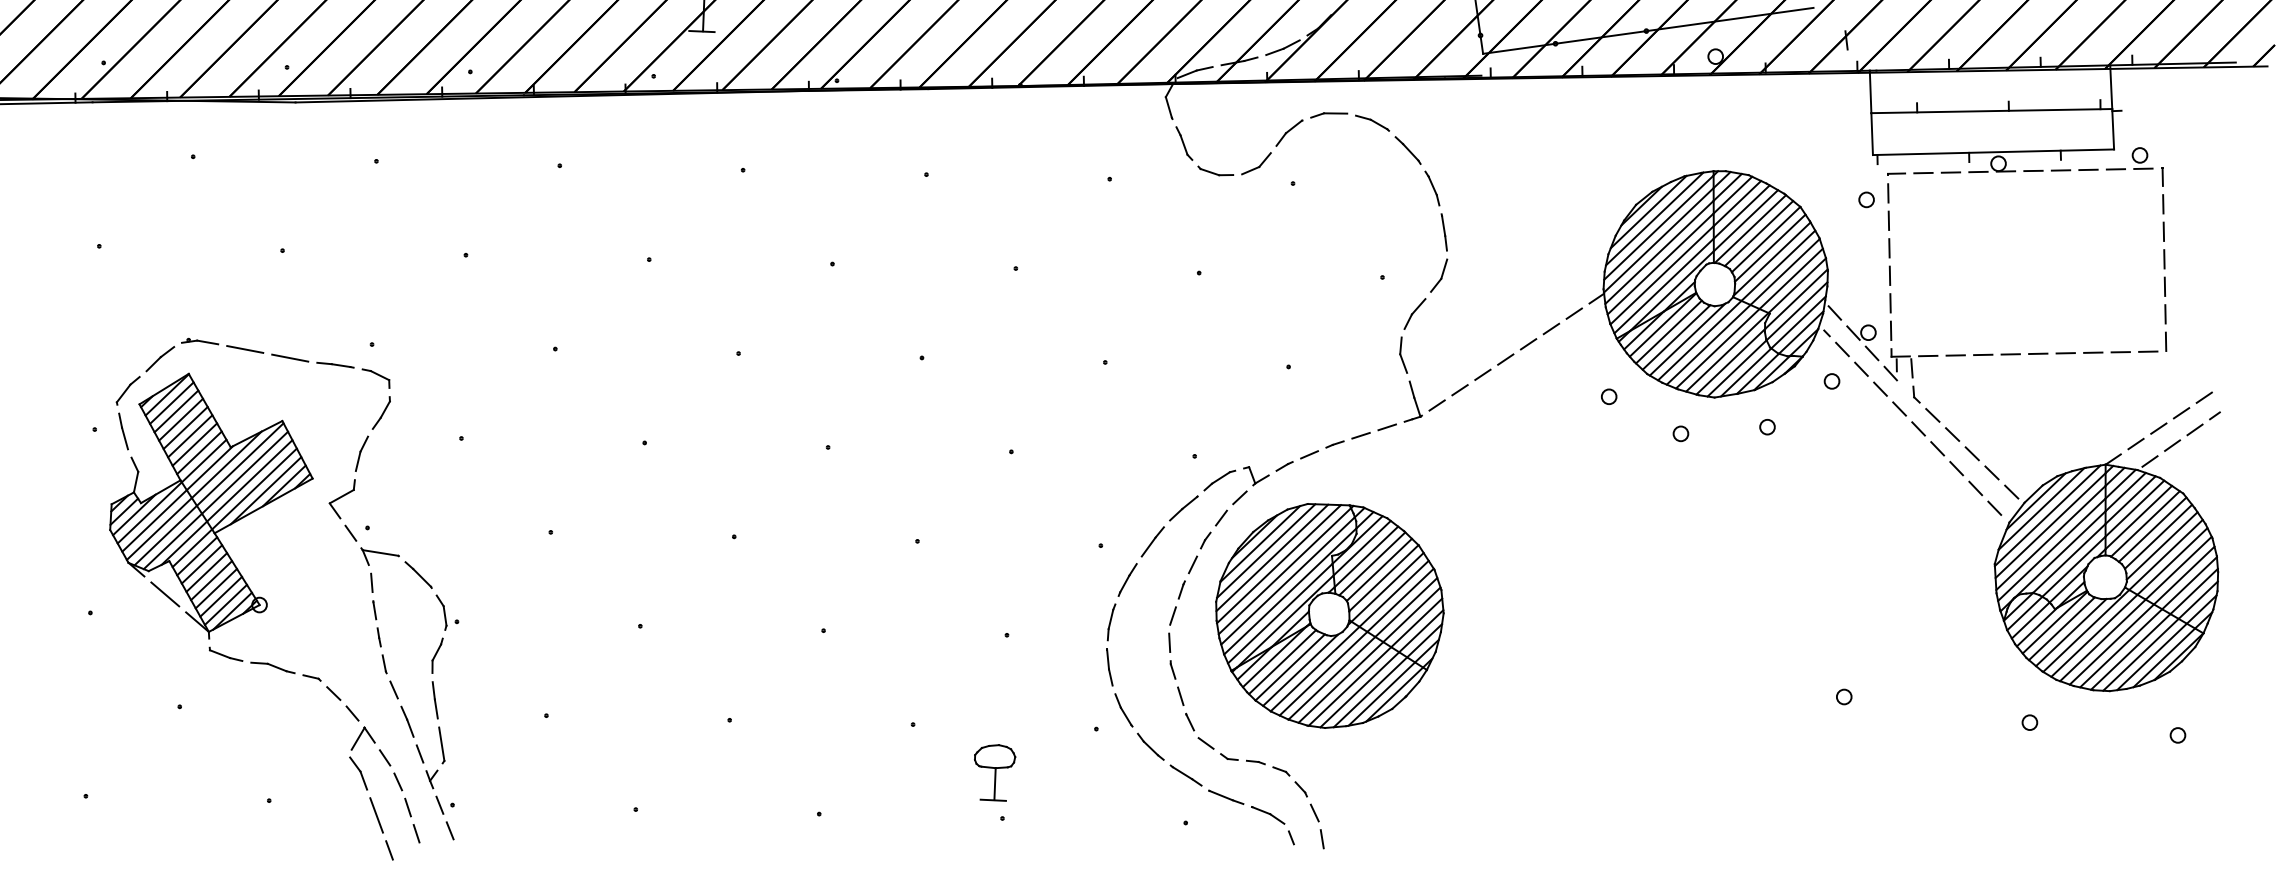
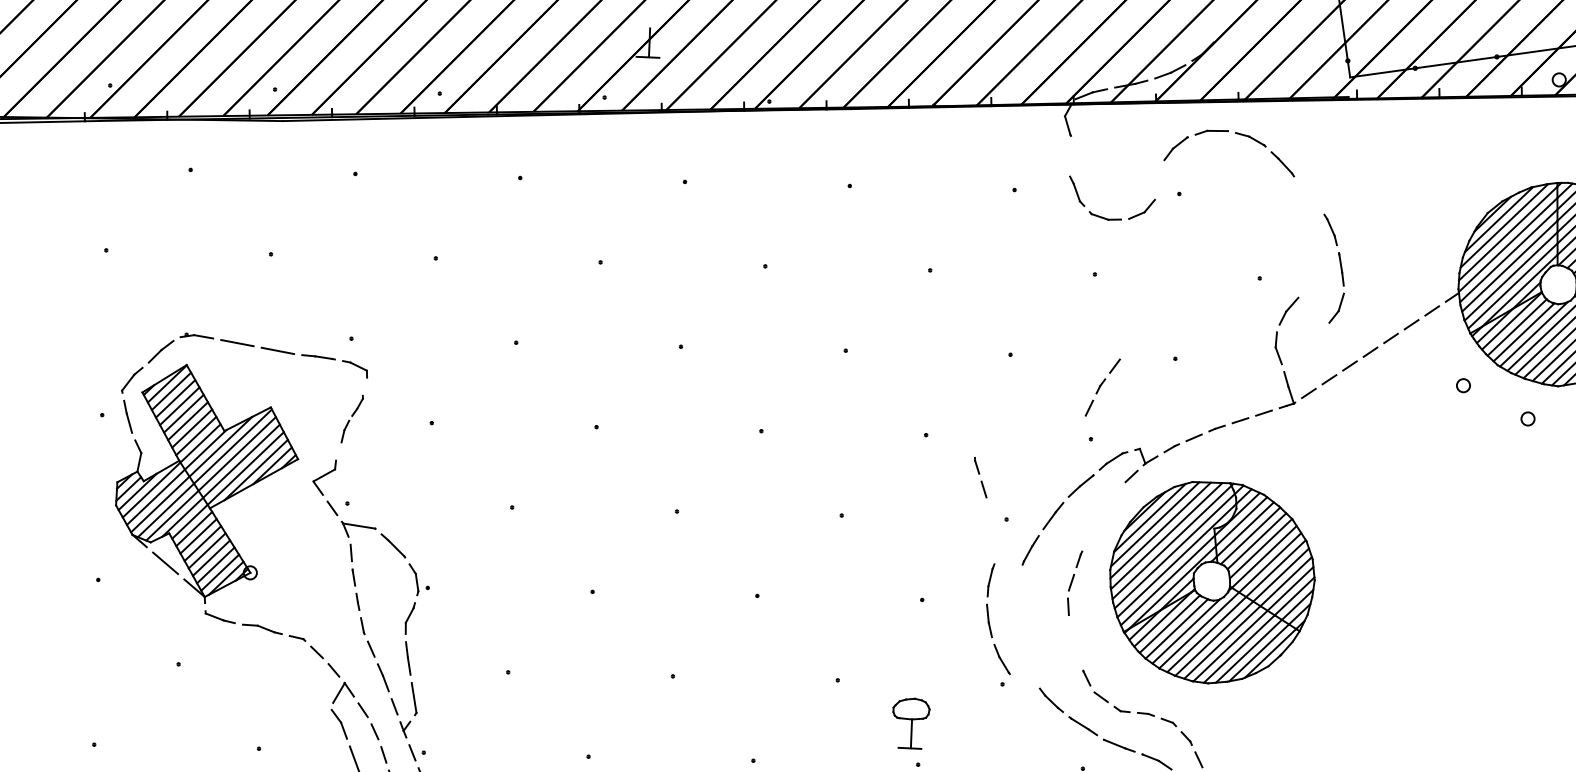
part: (1217, 173) -> (1106, 218), moved
part: (1443, 231) -> (1340, 268), moved
part: (372, 433) -> (351, 418), size x0.7
part: (1207, 541) -> (1102, 387), moved
part: (1109, 665) -> (989, 619), moved
part: (1176, 682) -> (980, 477), moved

